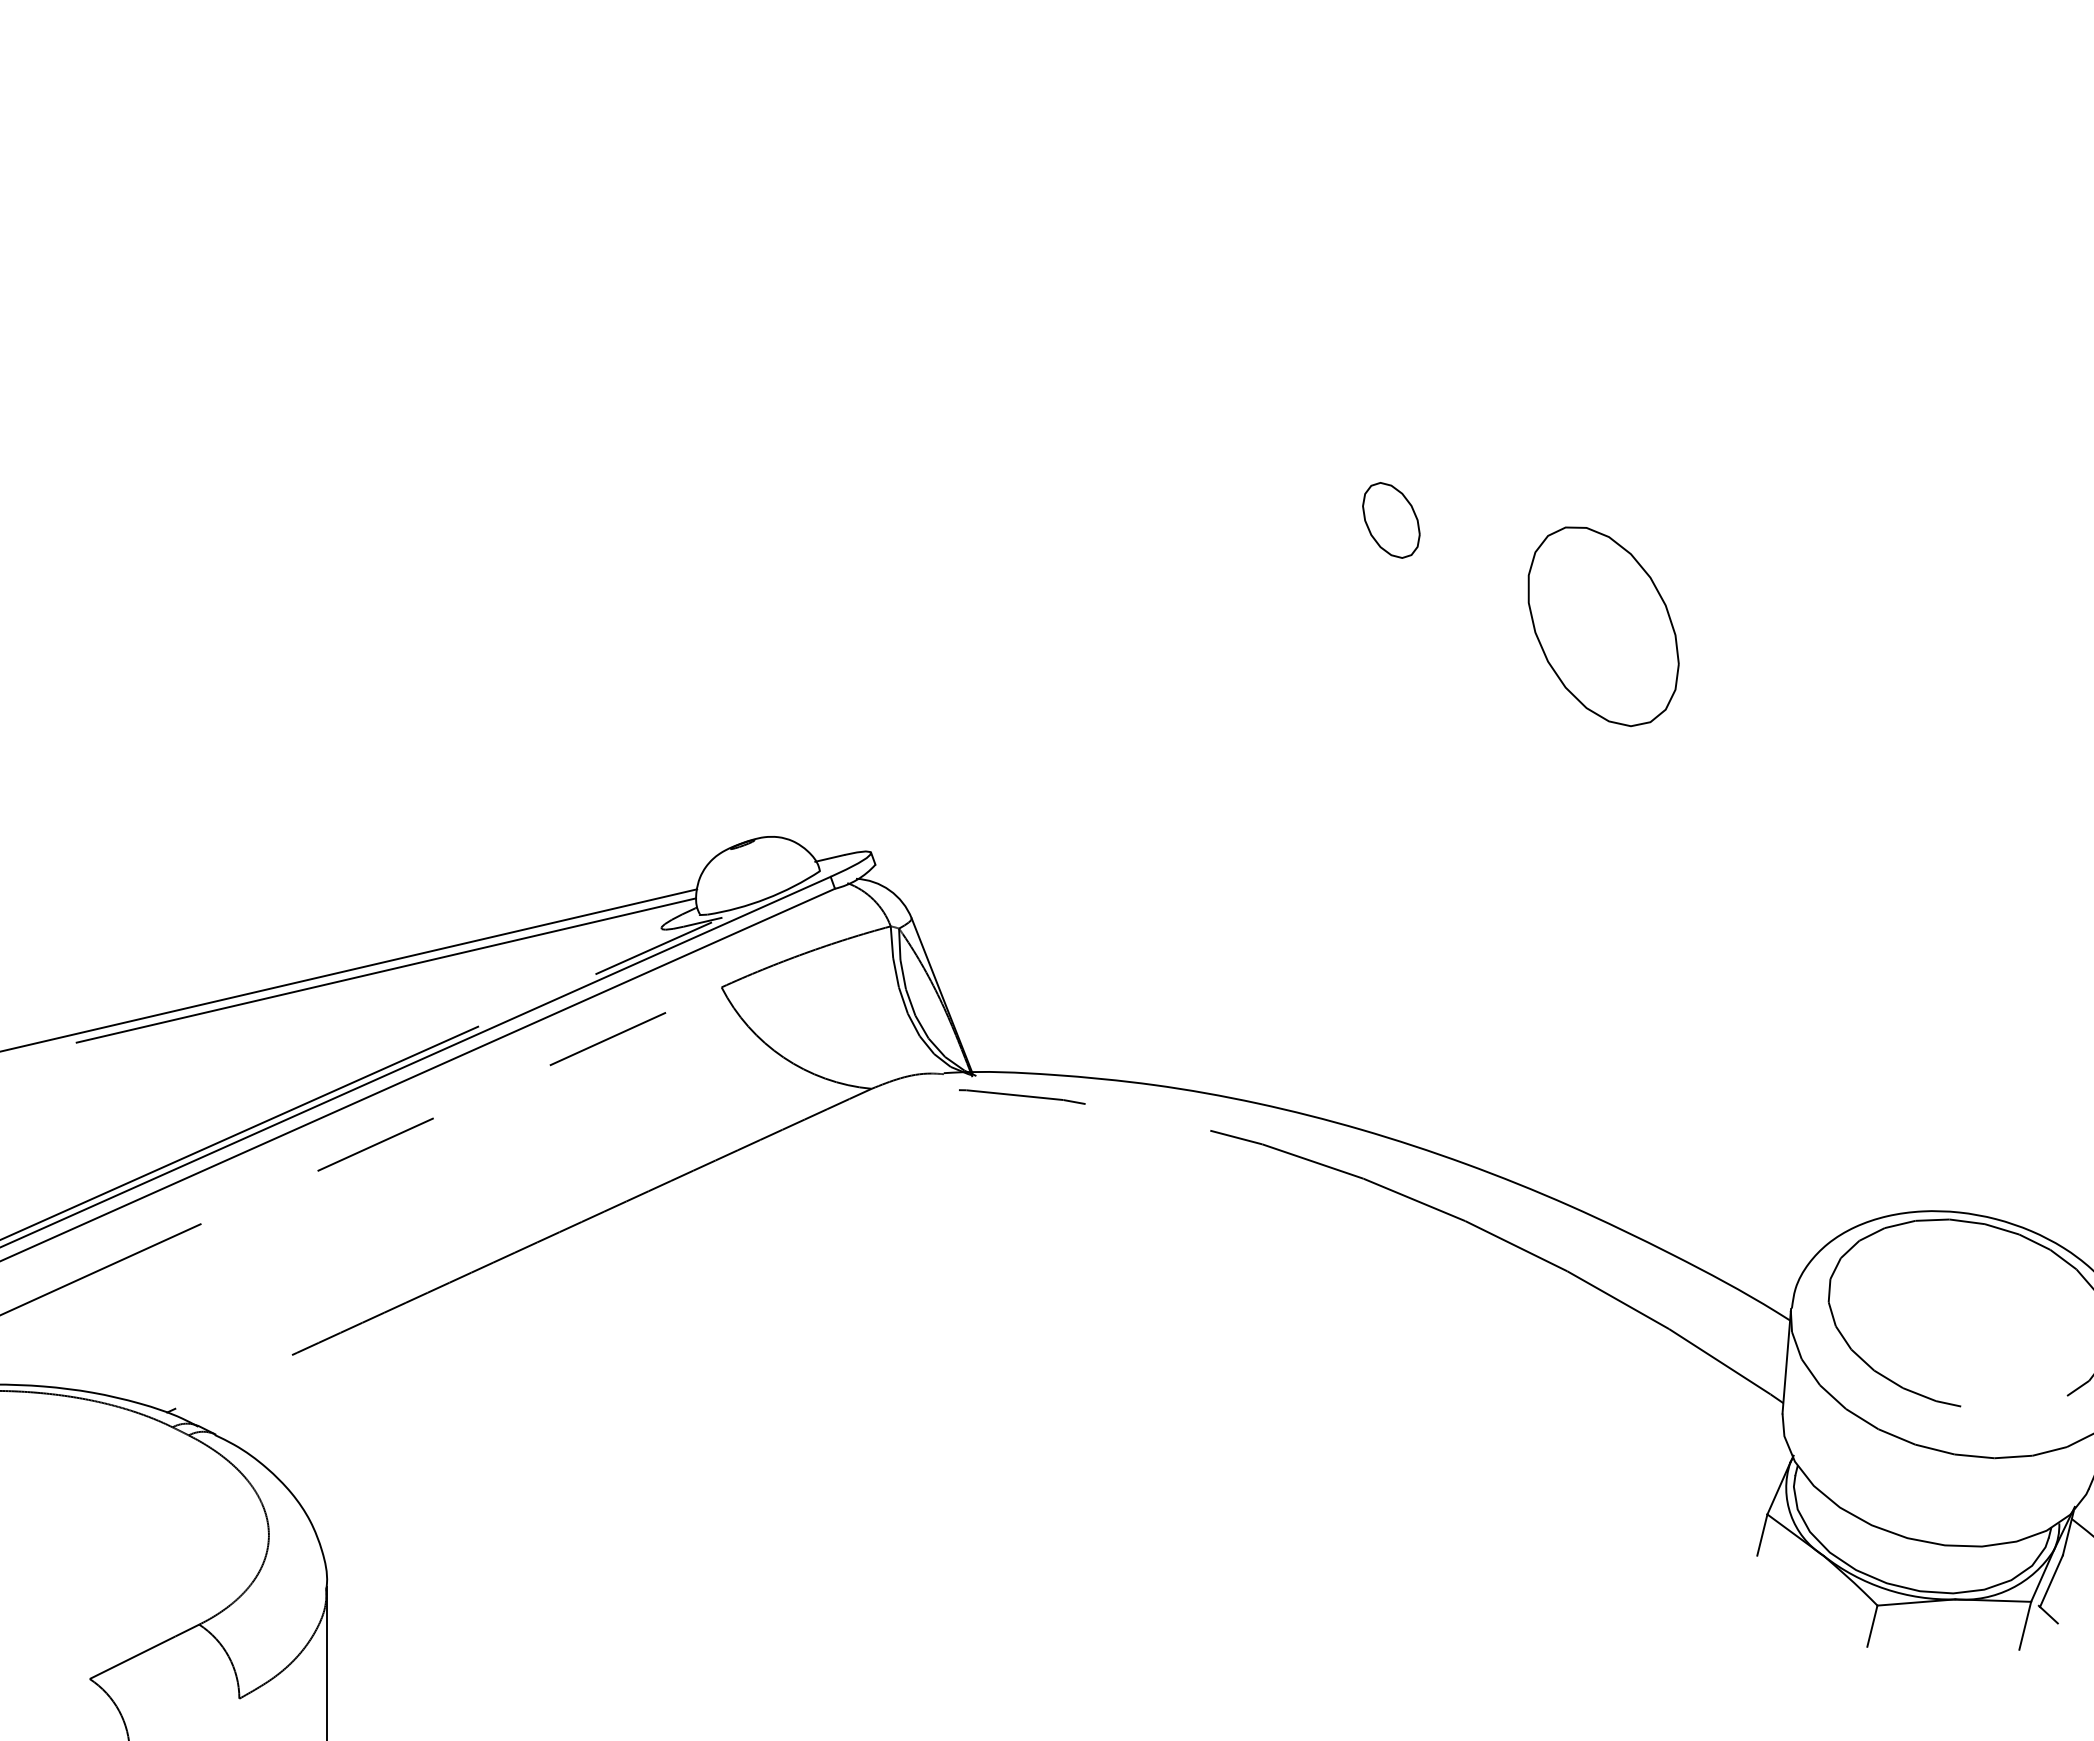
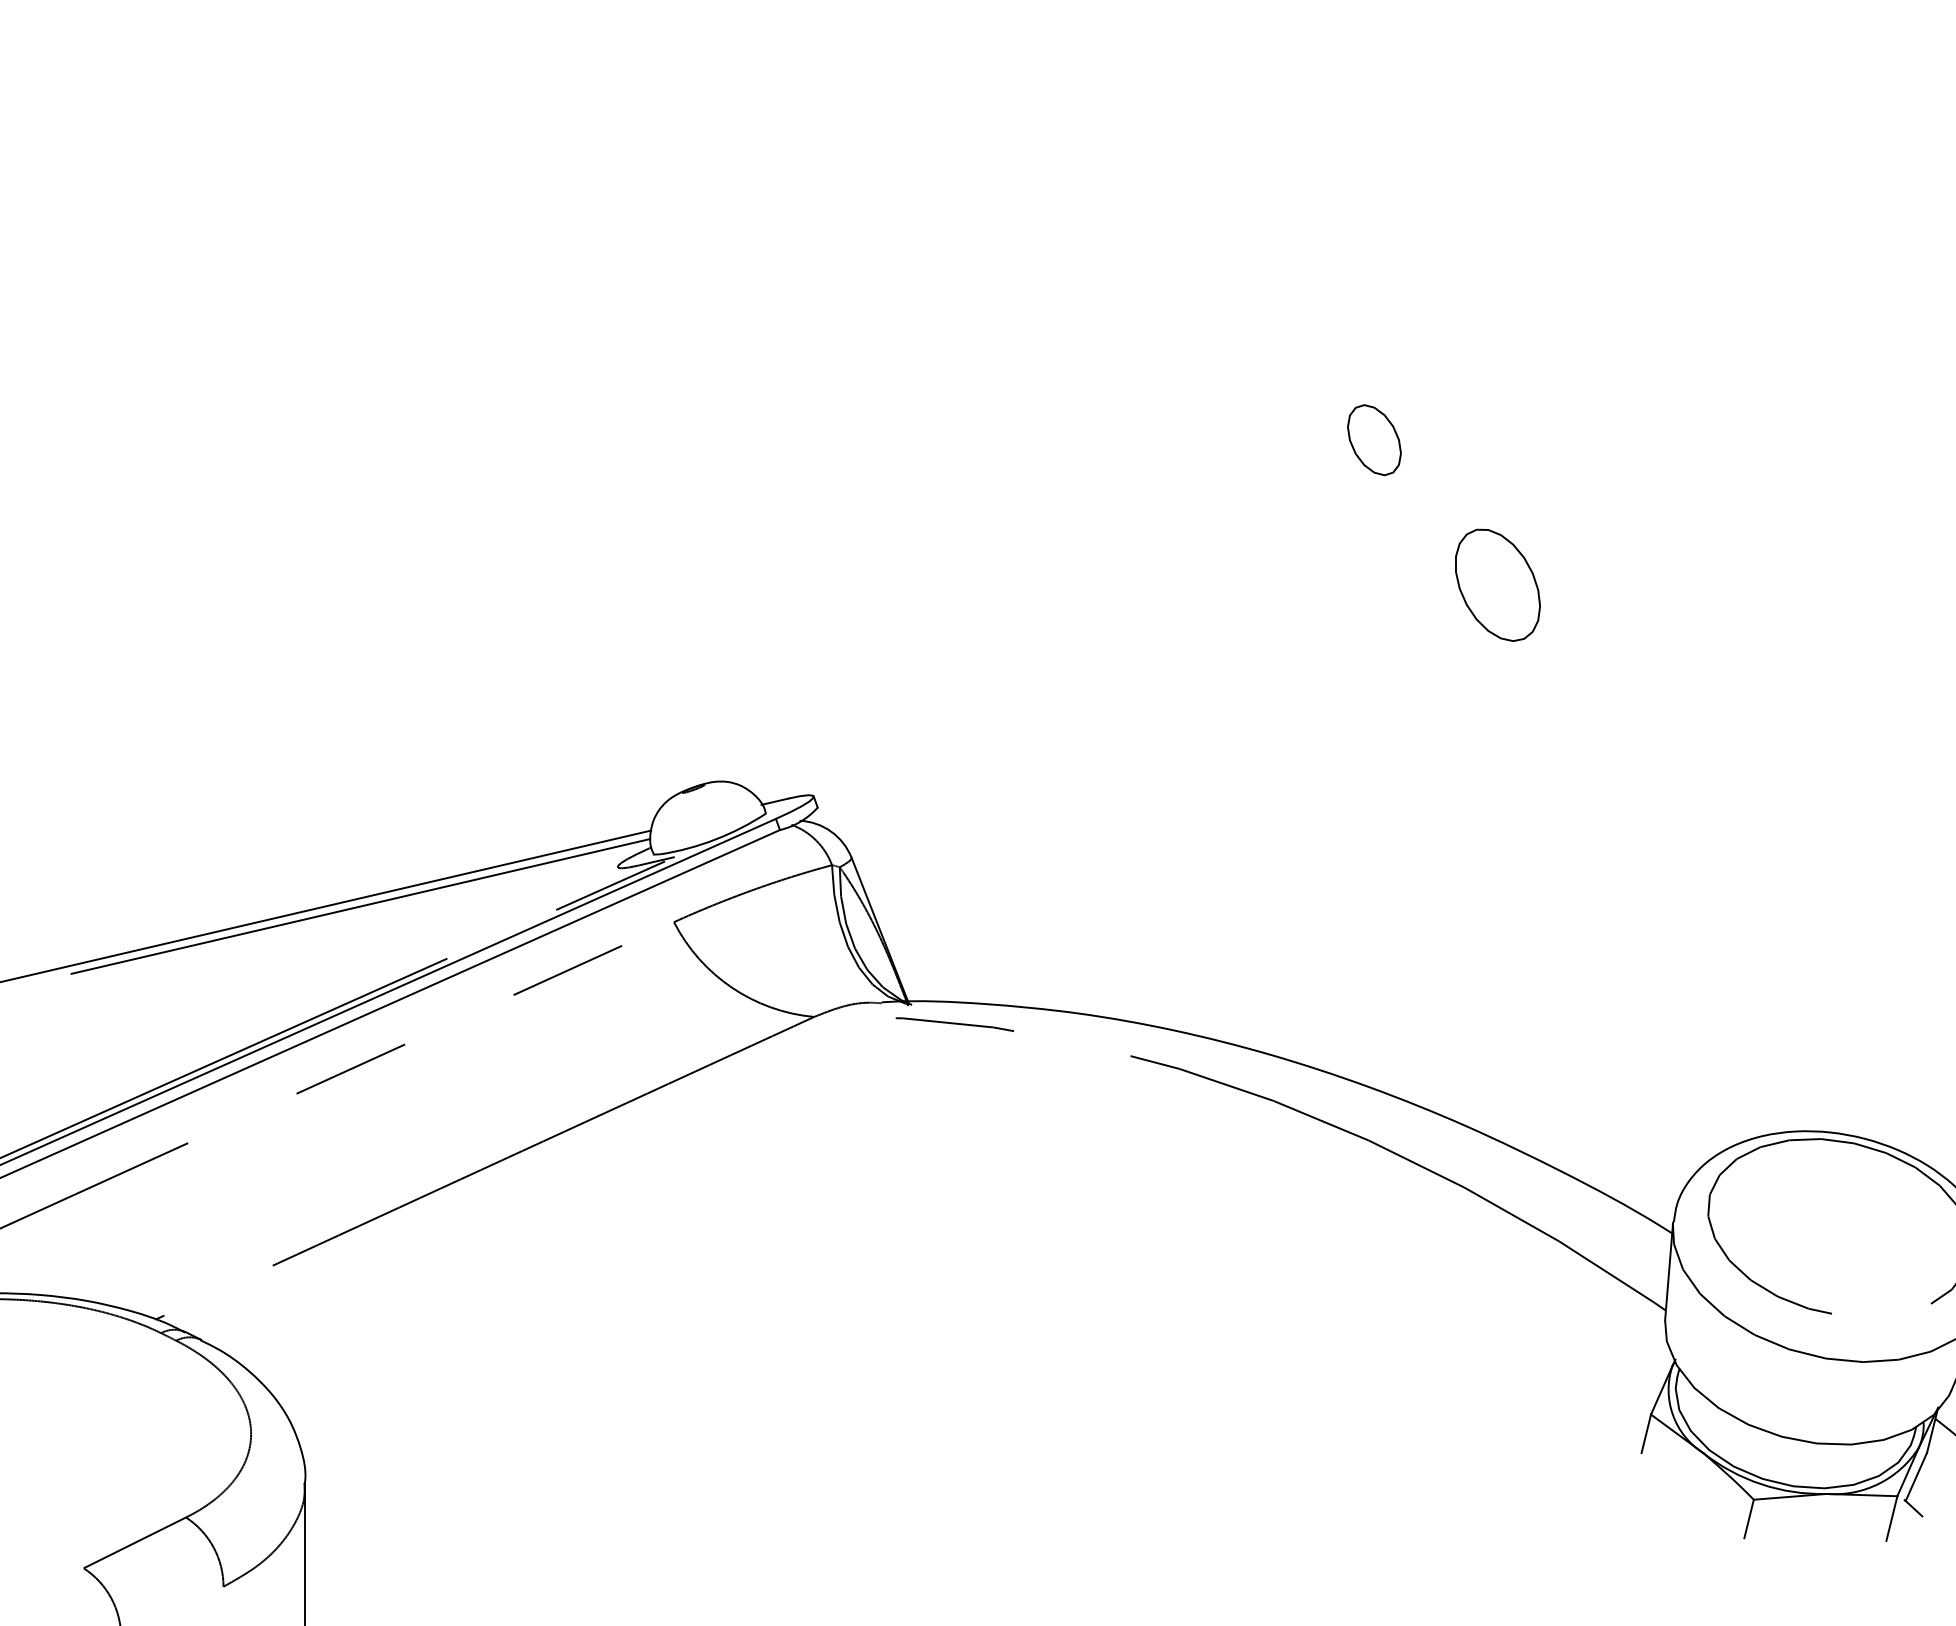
part: (1391, 520) -> (1374, 440), moved
part: (1603, 626) -> (1497, 585), size x0.6

